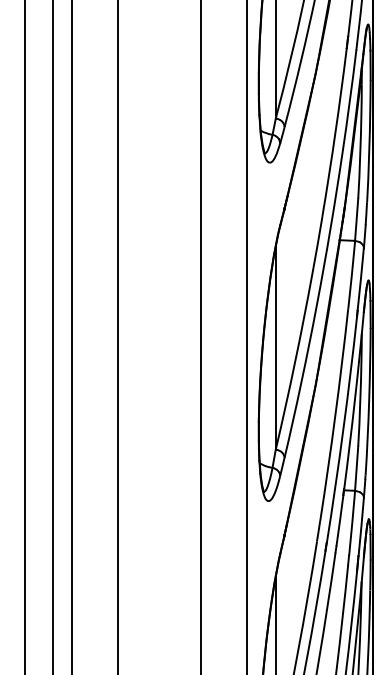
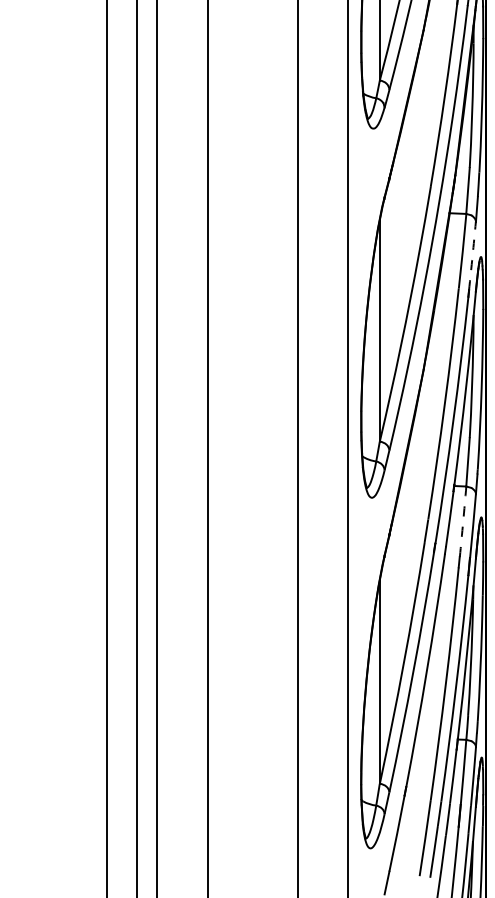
arc: (360, 279) -> (472, 256), solid -> dashed
arc: (352, 522) -> (463, 521), solid -> dashed

